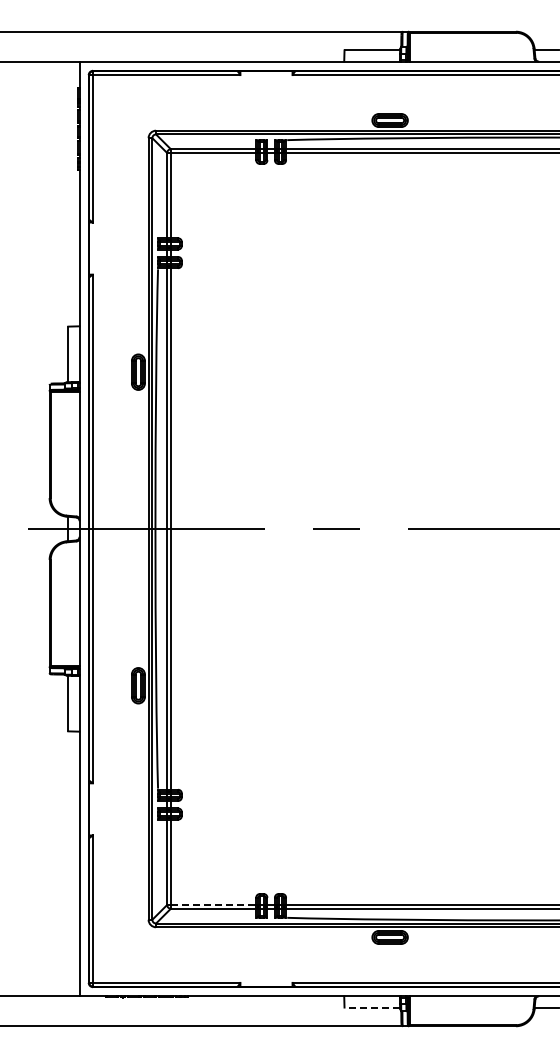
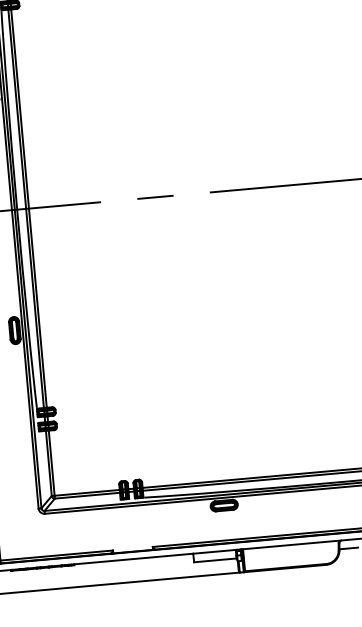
line: (213, 904) -> (87, 492), dashed -> solid
line: (372, 1007) -> (215, 560), dashed -> solid

